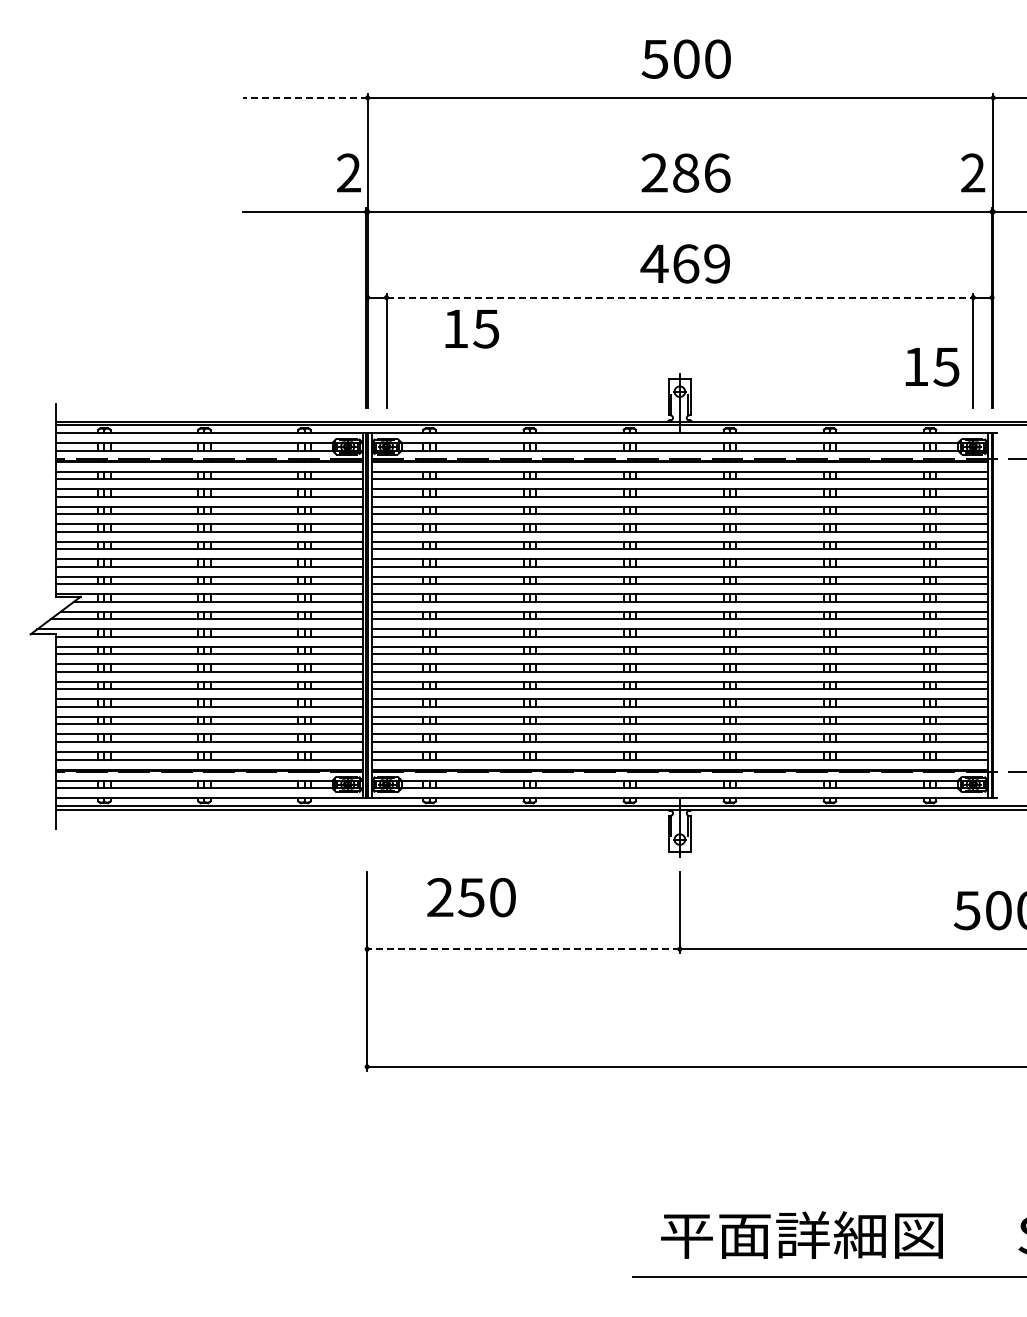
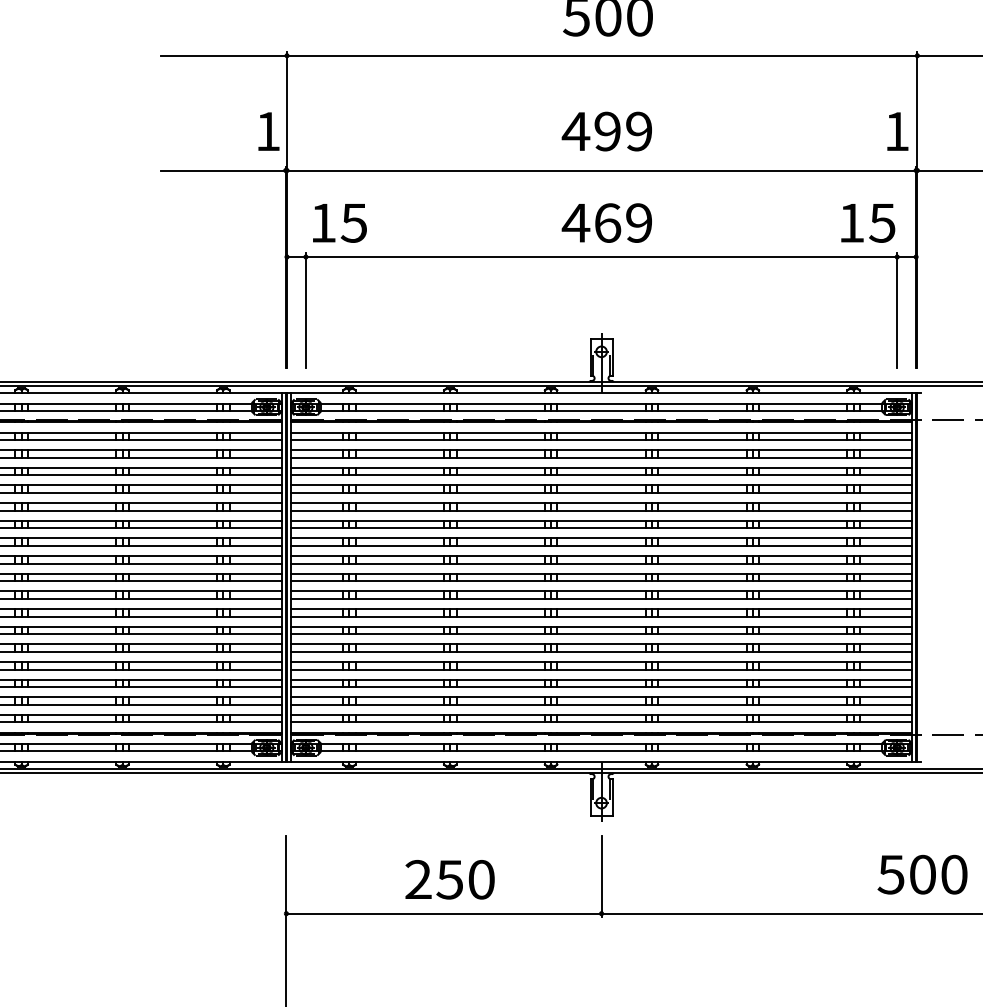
line: (305, 97) -> (224, 55), dashed -> solid
text: (348, 172) -> (267, 130), 2 -> 1
text: (685, 172) -> (607, 130), 286 -> 499
text: (973, 172) -> (897, 130), 2 -> 1
line: (680, 297) -> (602, 256), dashed -> solid
text: (471, 329) -> (339, 223), moved
text: (932, 367) -> (868, 223), moved
text: (471, 897) -> (450, 879), moved
line: (523, 949) -> (443, 913), dashed -> solid

